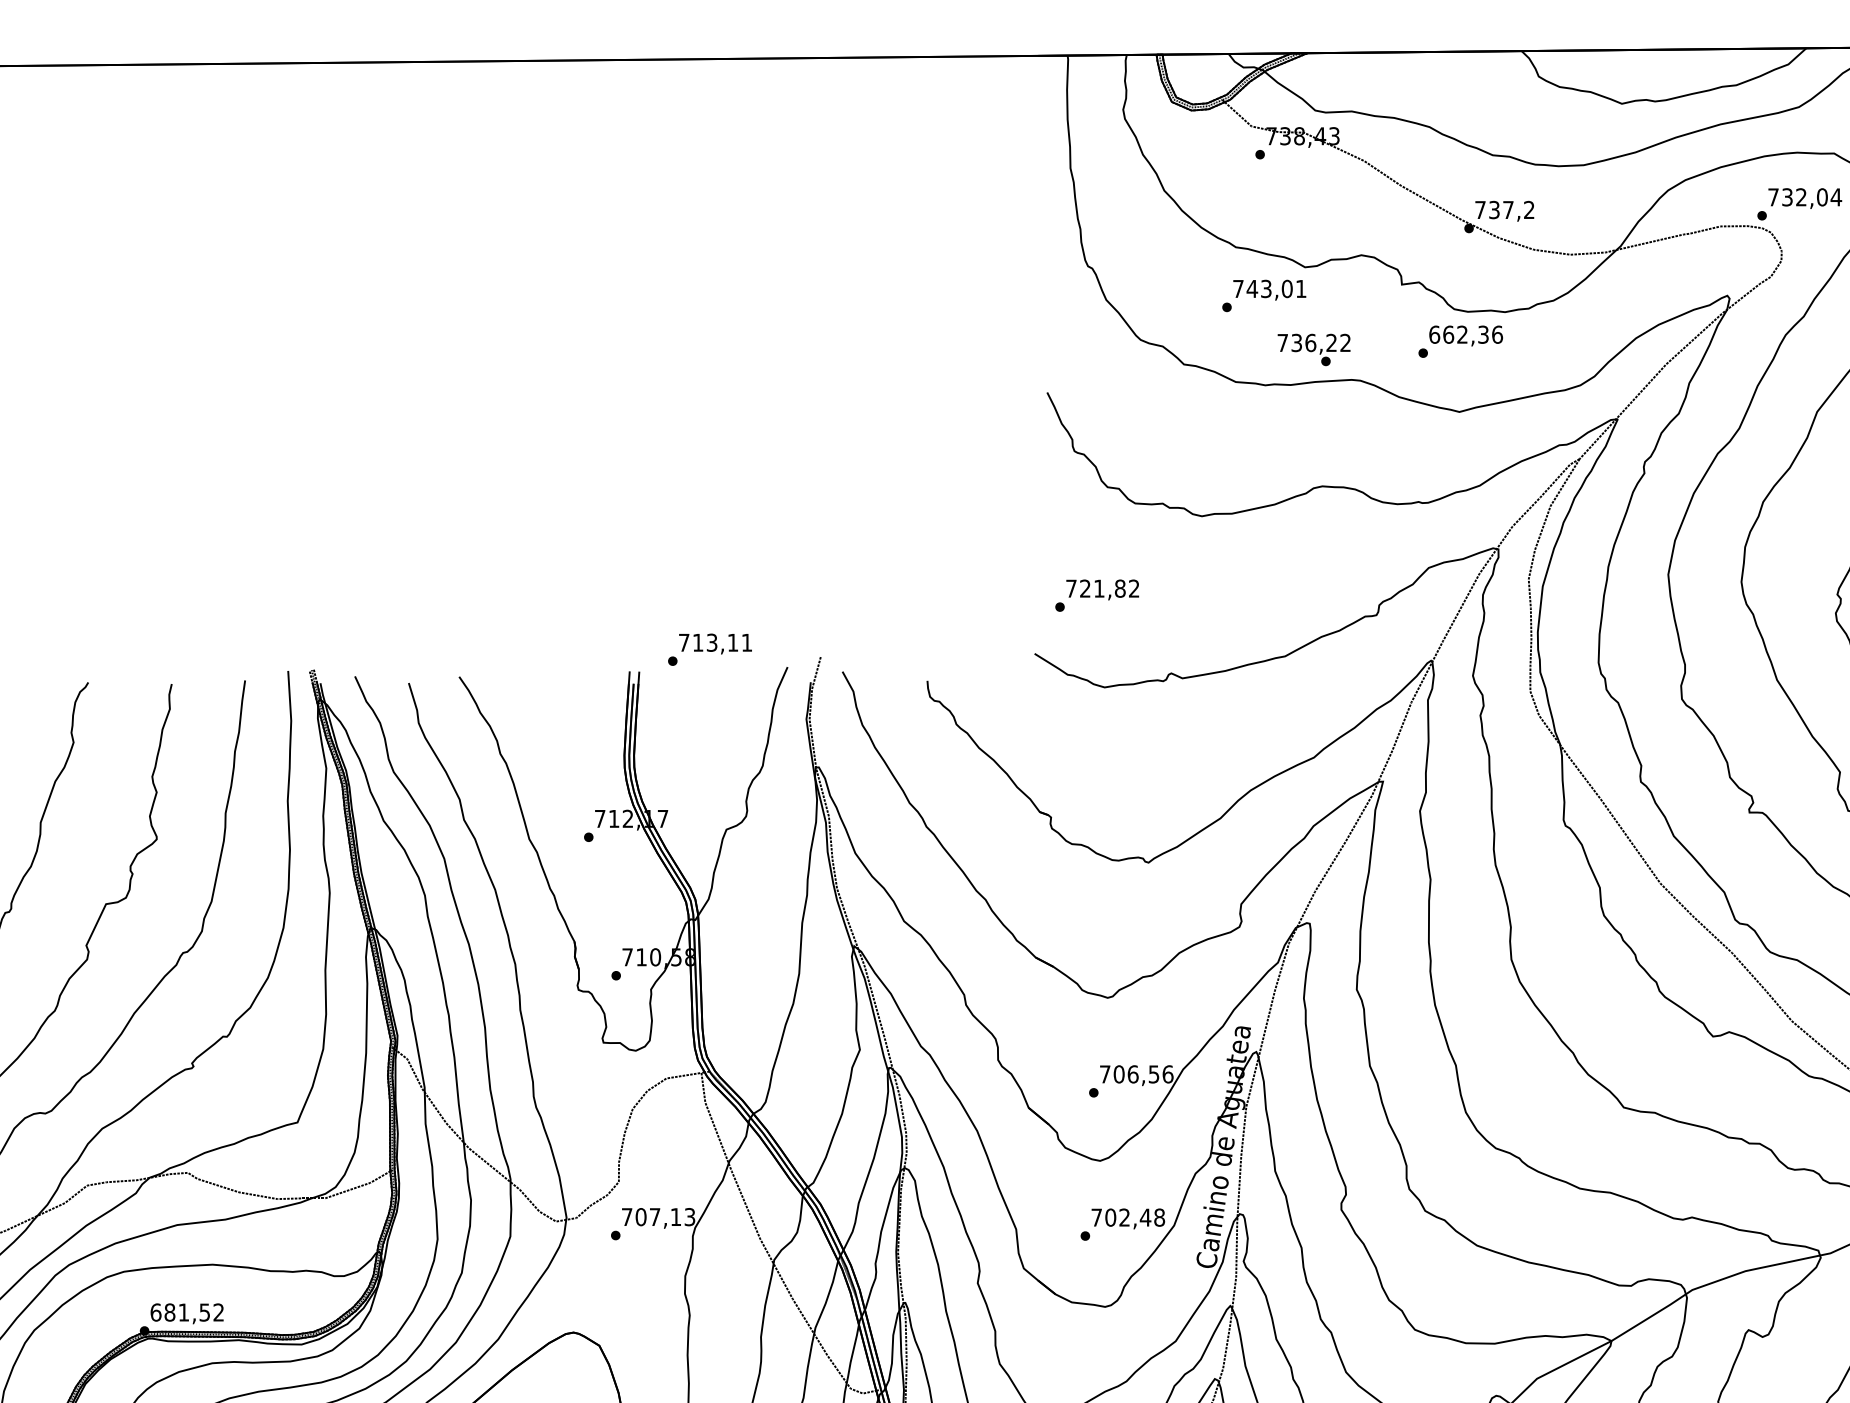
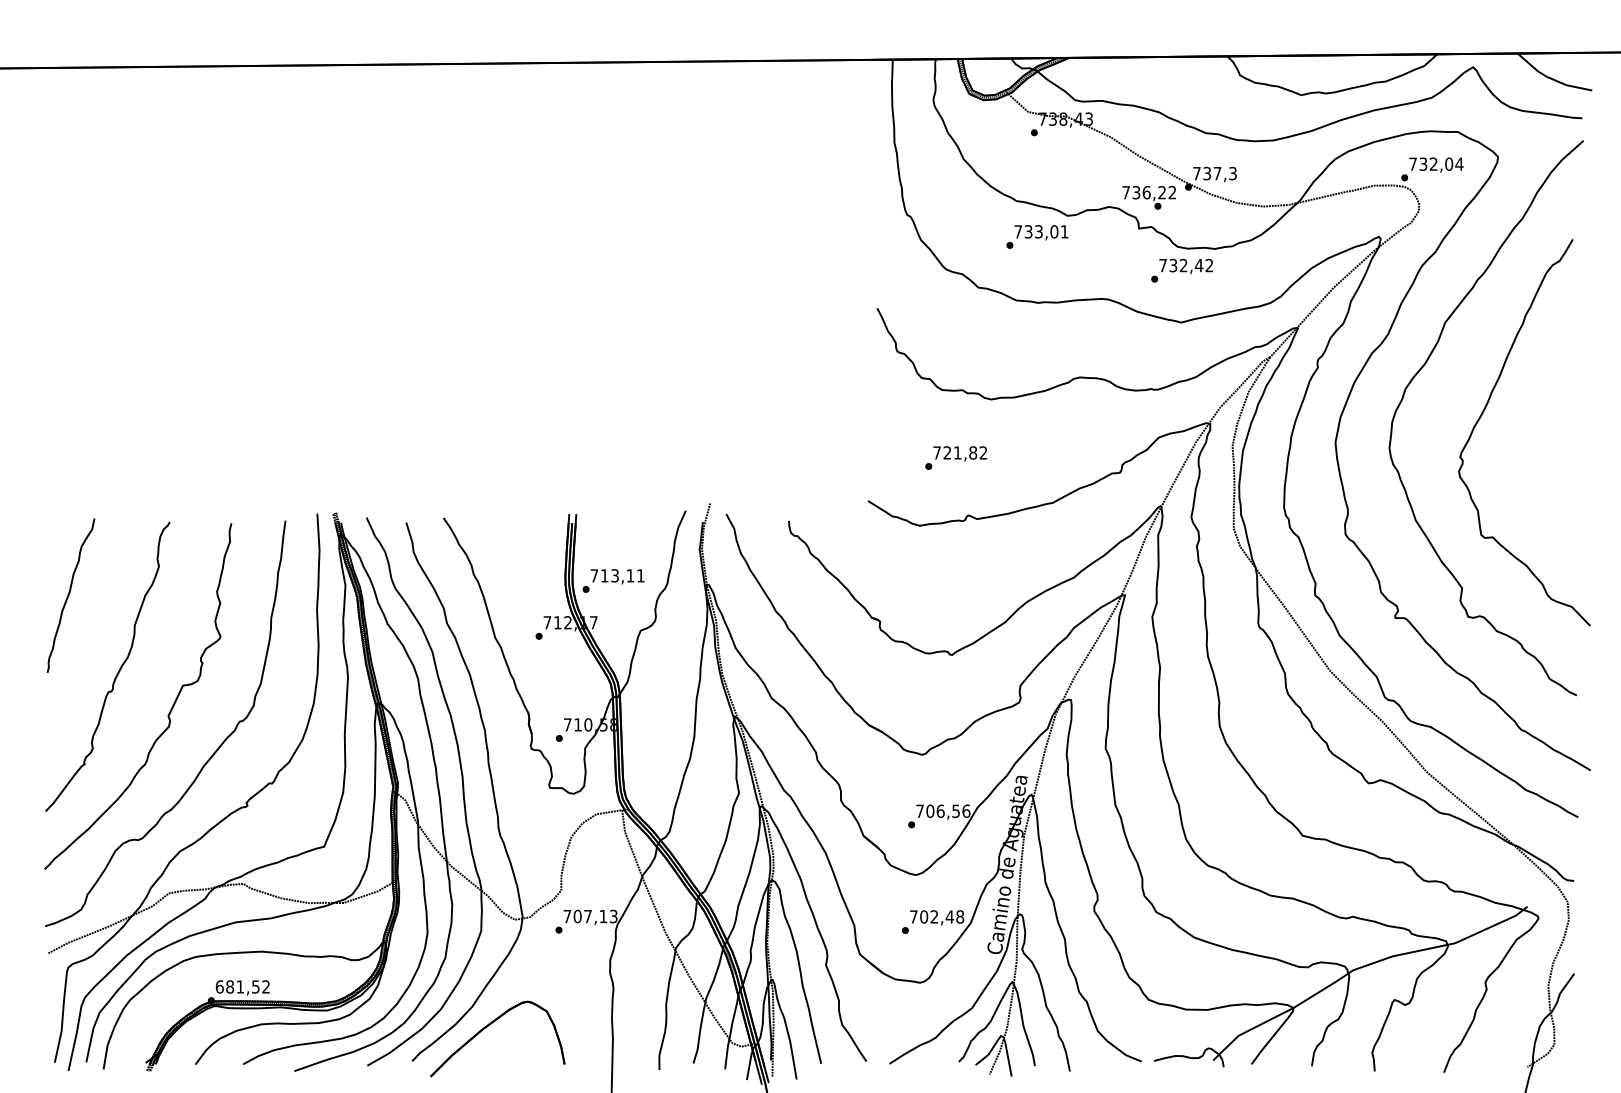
text: (1528, 209) -> (1232, 173), 737,2 -> 737,3
text: (1252, 288) -> (1028, 231), 743,01 -> 733,01
text: (1466, 334) -> (1186, 265), 662,36 -> 732,42
text: (1313, 349) -> (1148, 197), moved
text: (1096, 594) -> (955, 457), moved
text: (709, 649) -> (613, 580), moved

